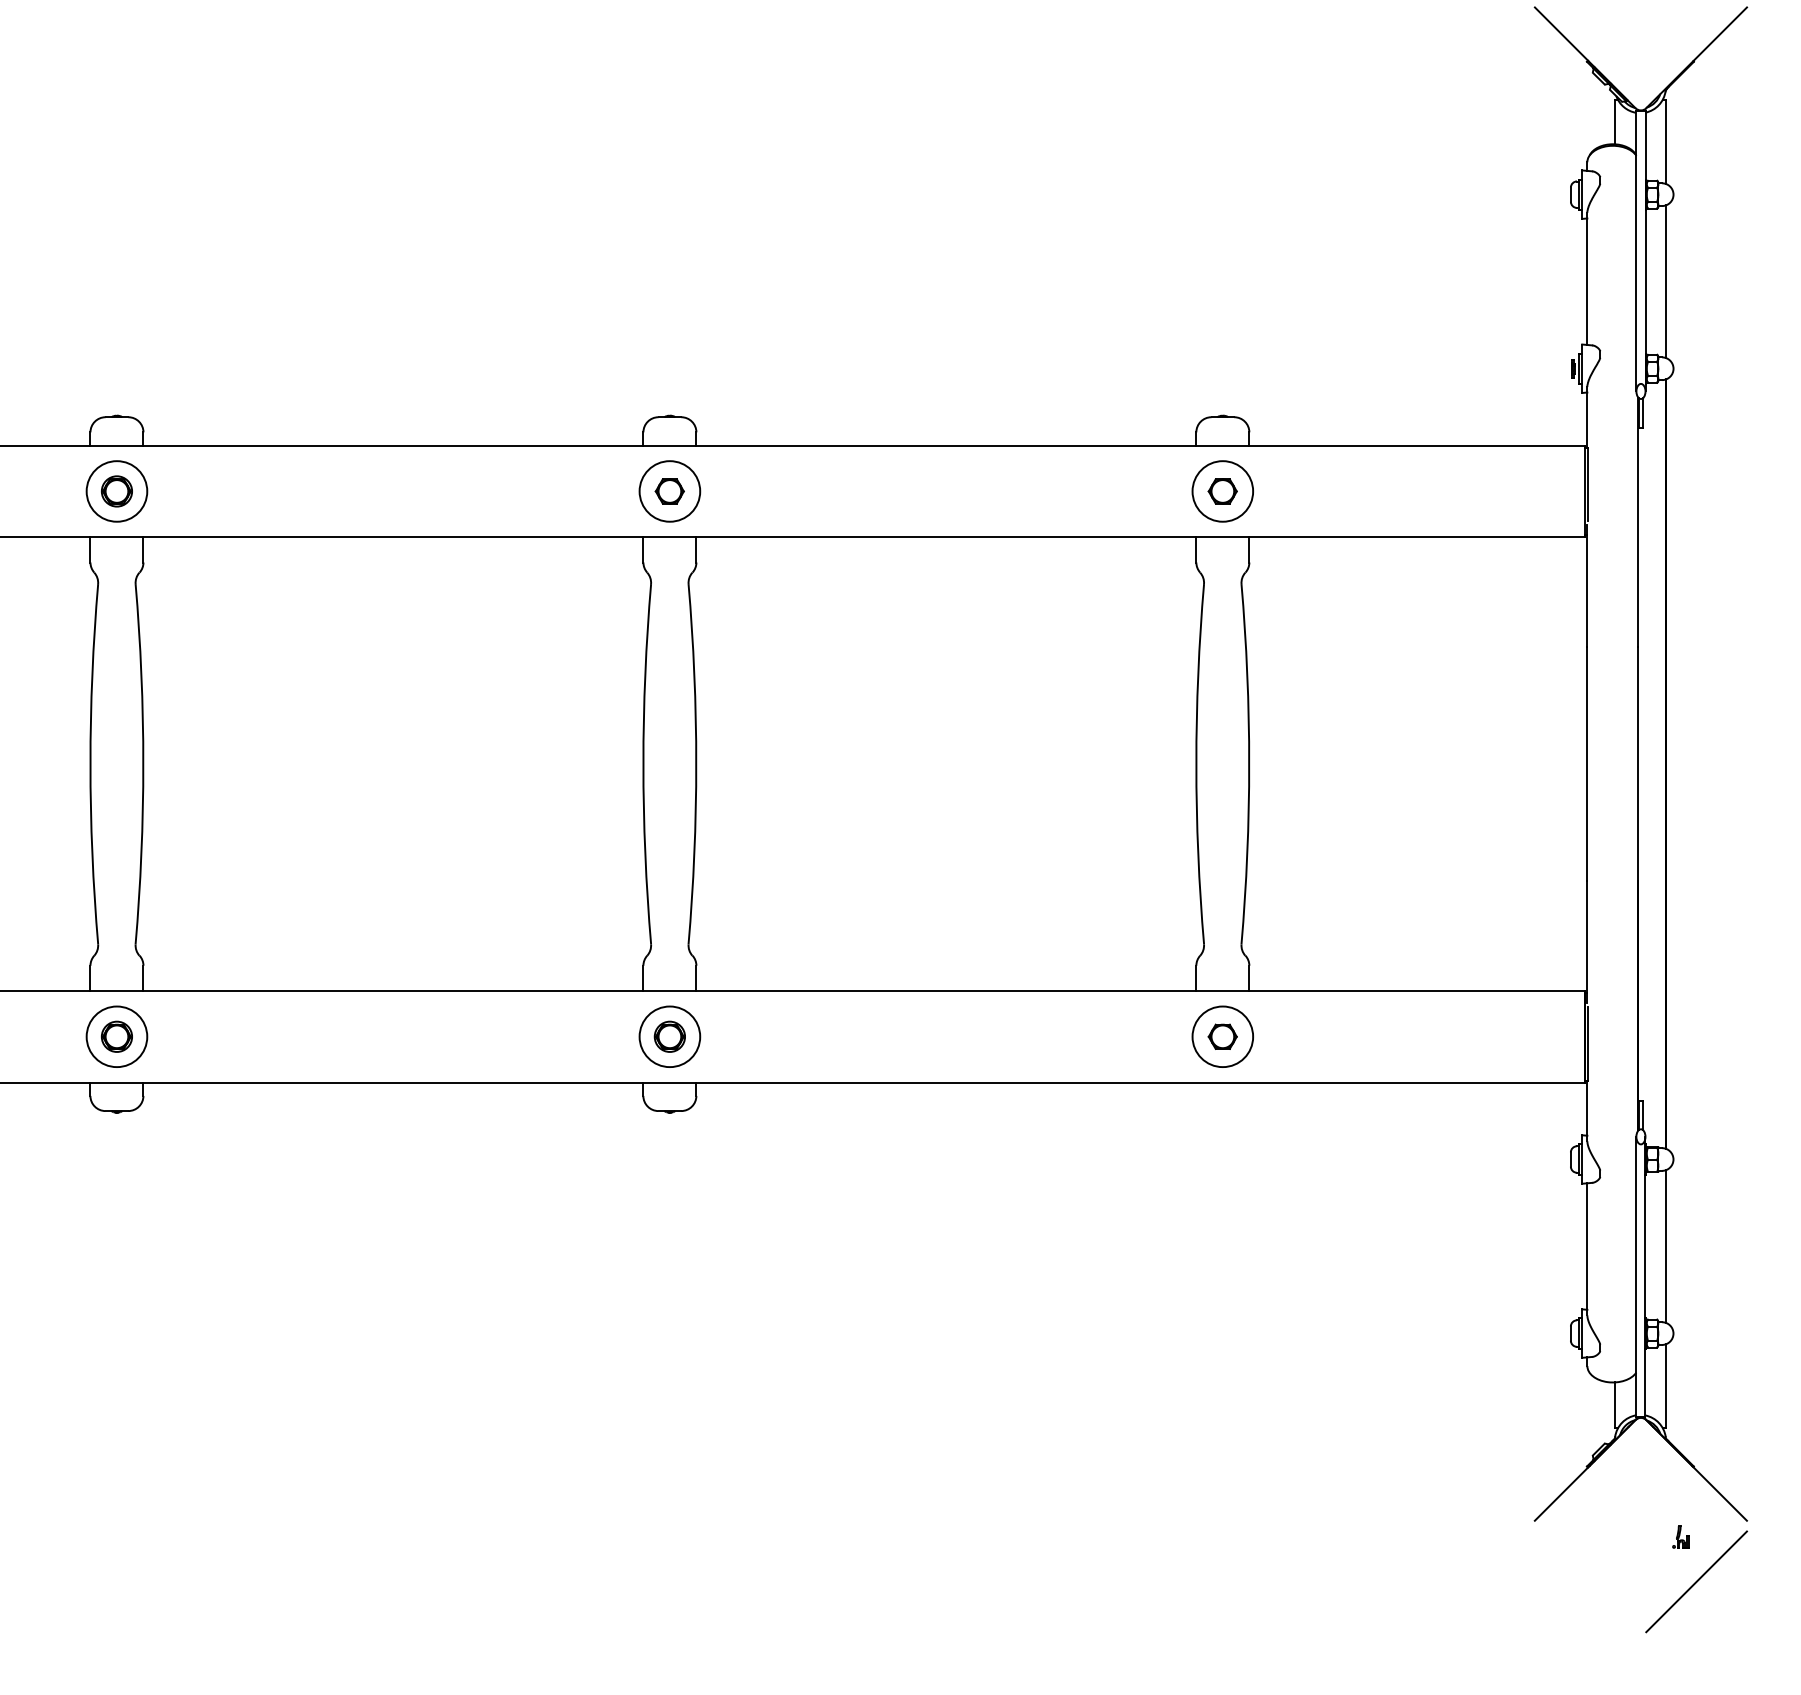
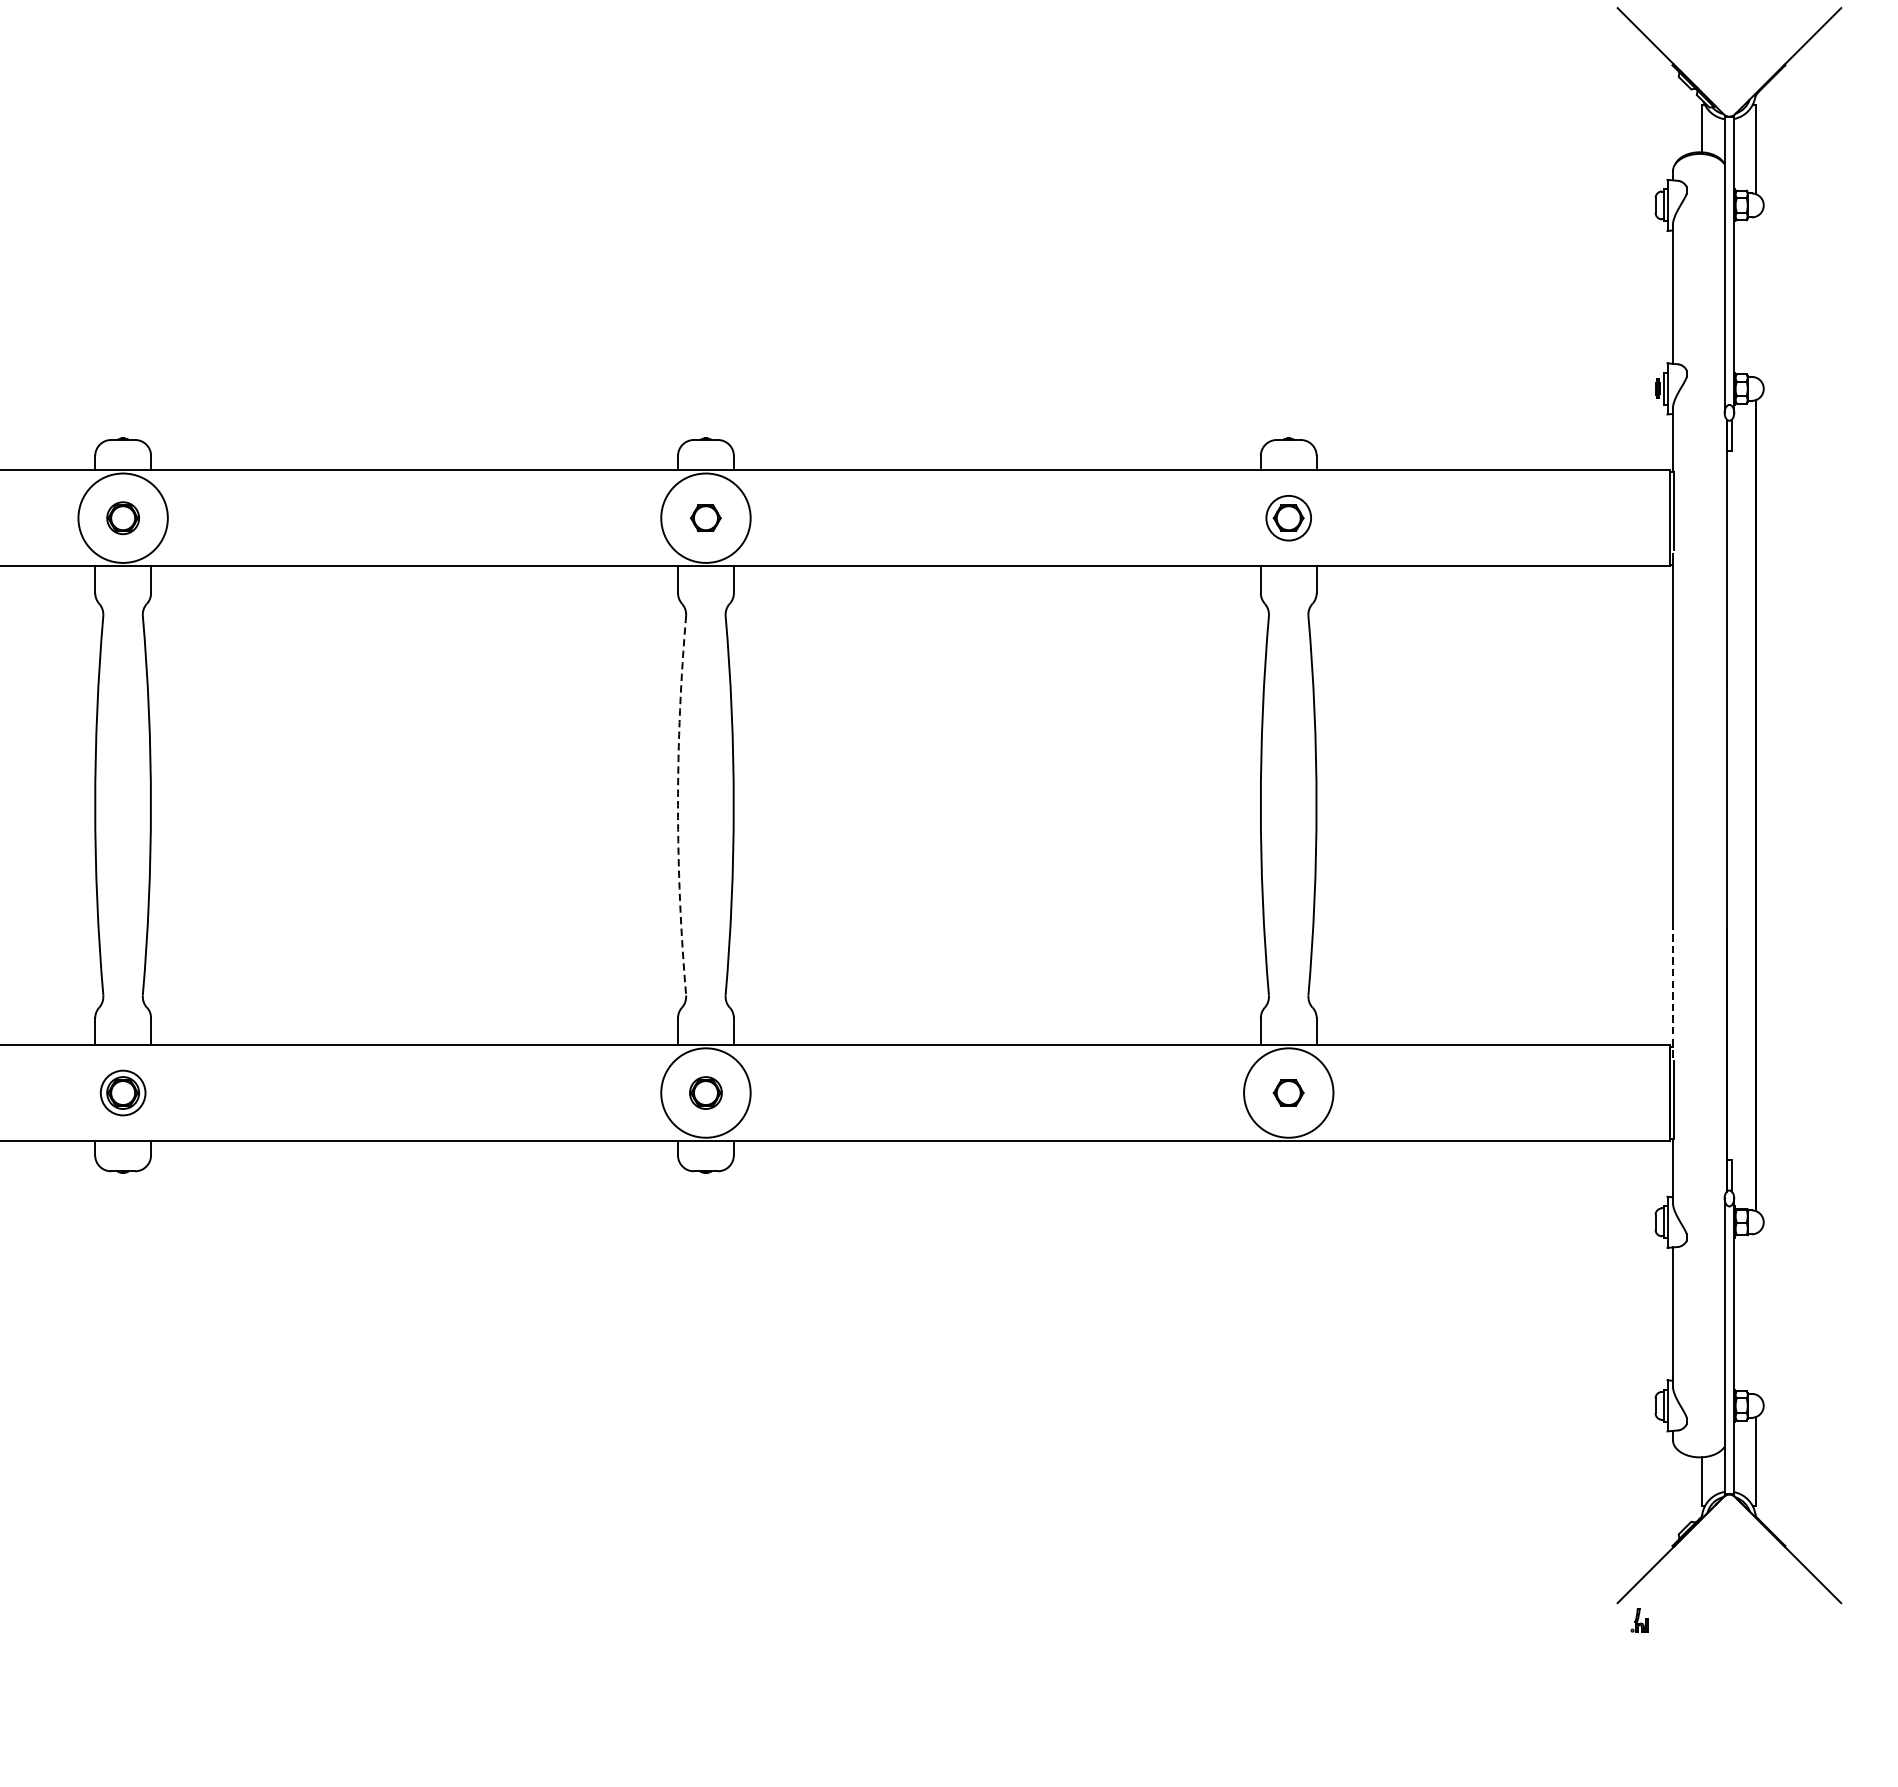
line: (1665, 281) -> (1755, 296), removed
circle: (116, 491) -> (122, 518), size x1.4
circle: (669, 491) -> (705, 518), size x1.4
circle: (1222, 491) -> (1288, 518), size x0.7
arc: (643, 764) -> (678, 806), solid -> dashed
line: (1587, 941) -> (1673, 992), solid -> dashed
circle: (116, 1036) -> (122, 1092), size x0.7
circle: (669, 1036) -> (705, 1092), size x1.4
circle: (1222, 1036) -> (1288, 1092), size x1.4
line: (1665, 1246) -> (1755, 1314), removed
part: (1680, 1536) -> (1639, 1619), moved
line: (1696, 1581) -> (1787, 1667), removed

